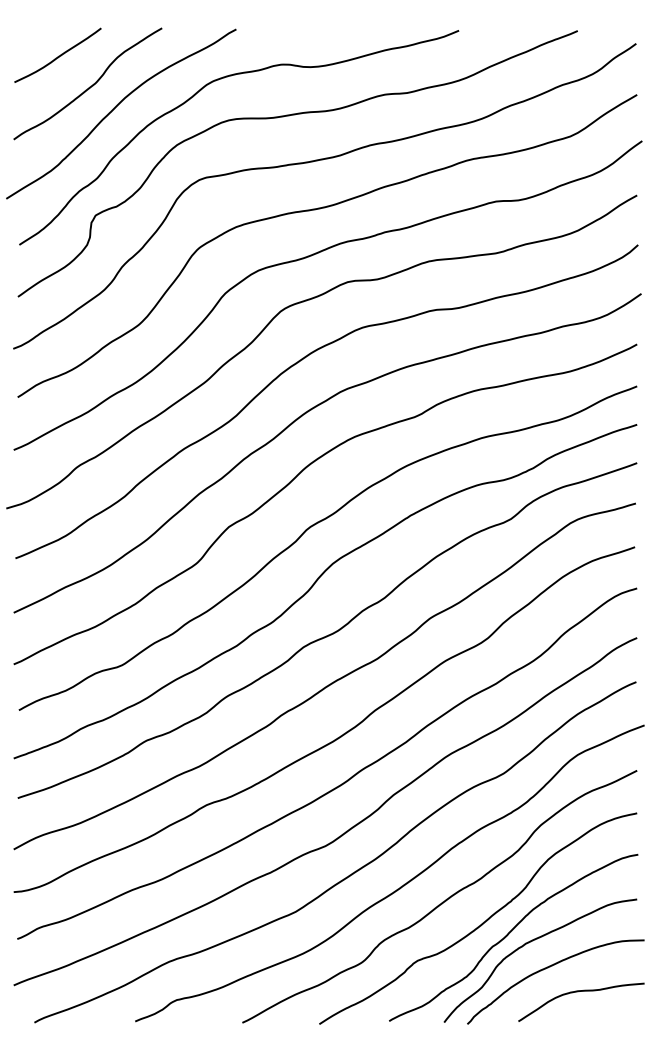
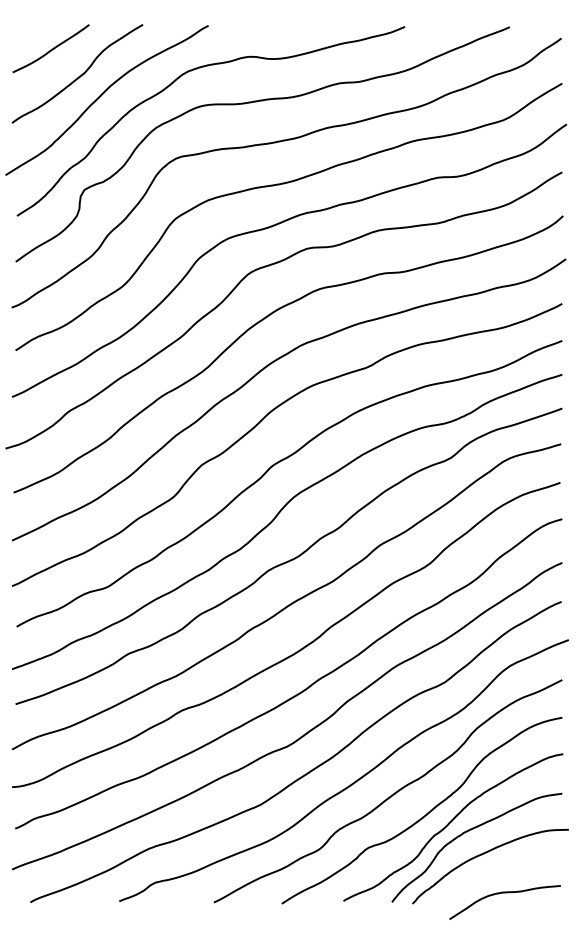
curve: (580, 992) -> (504, 893), moved

